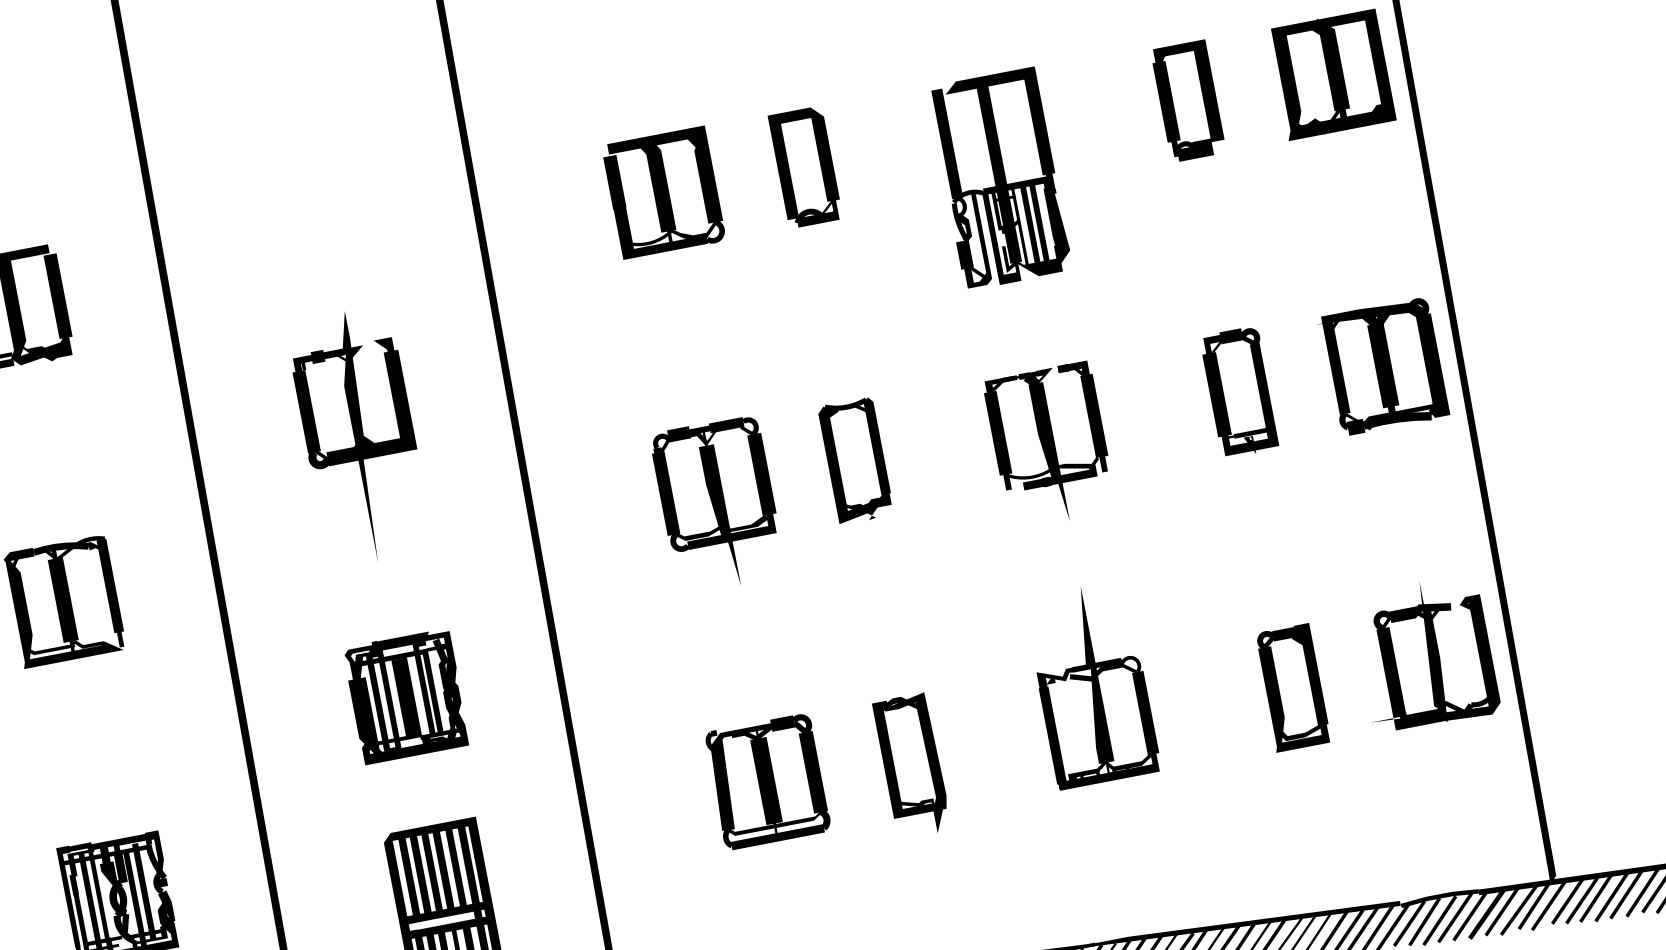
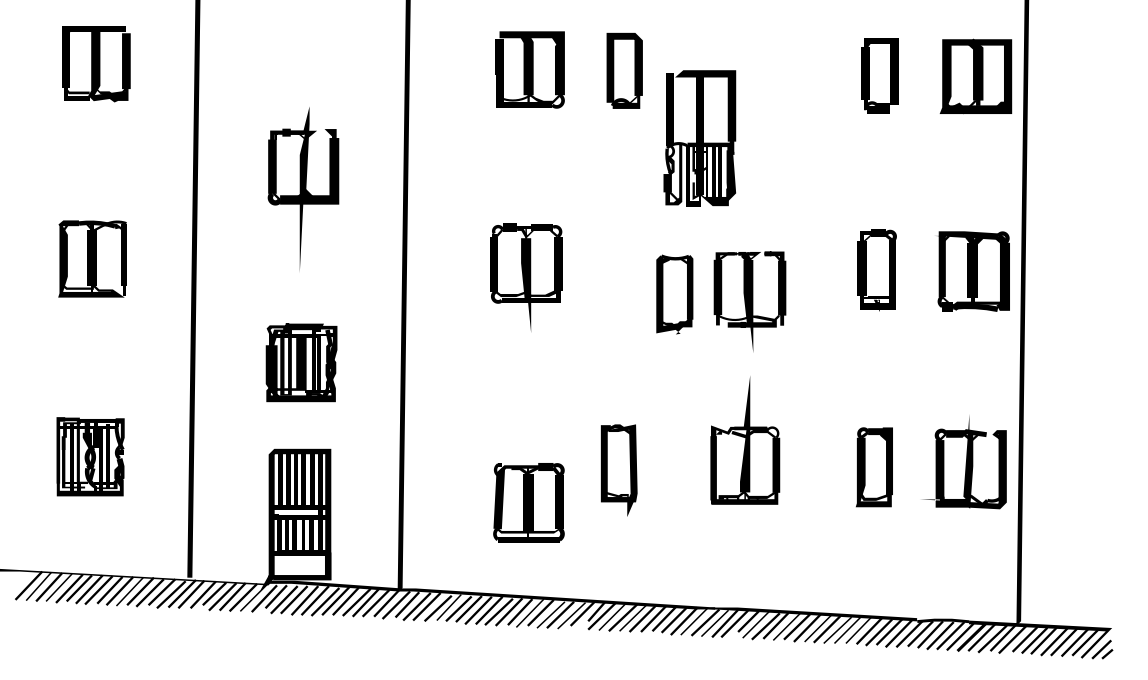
part: (999, 178) -> (699, 138), moved
part: (1049, 445) -> (749, 301), moved
part: (855, 460) -> (674, 294), moved
part: (766, 781) -> (528, 502), moved

